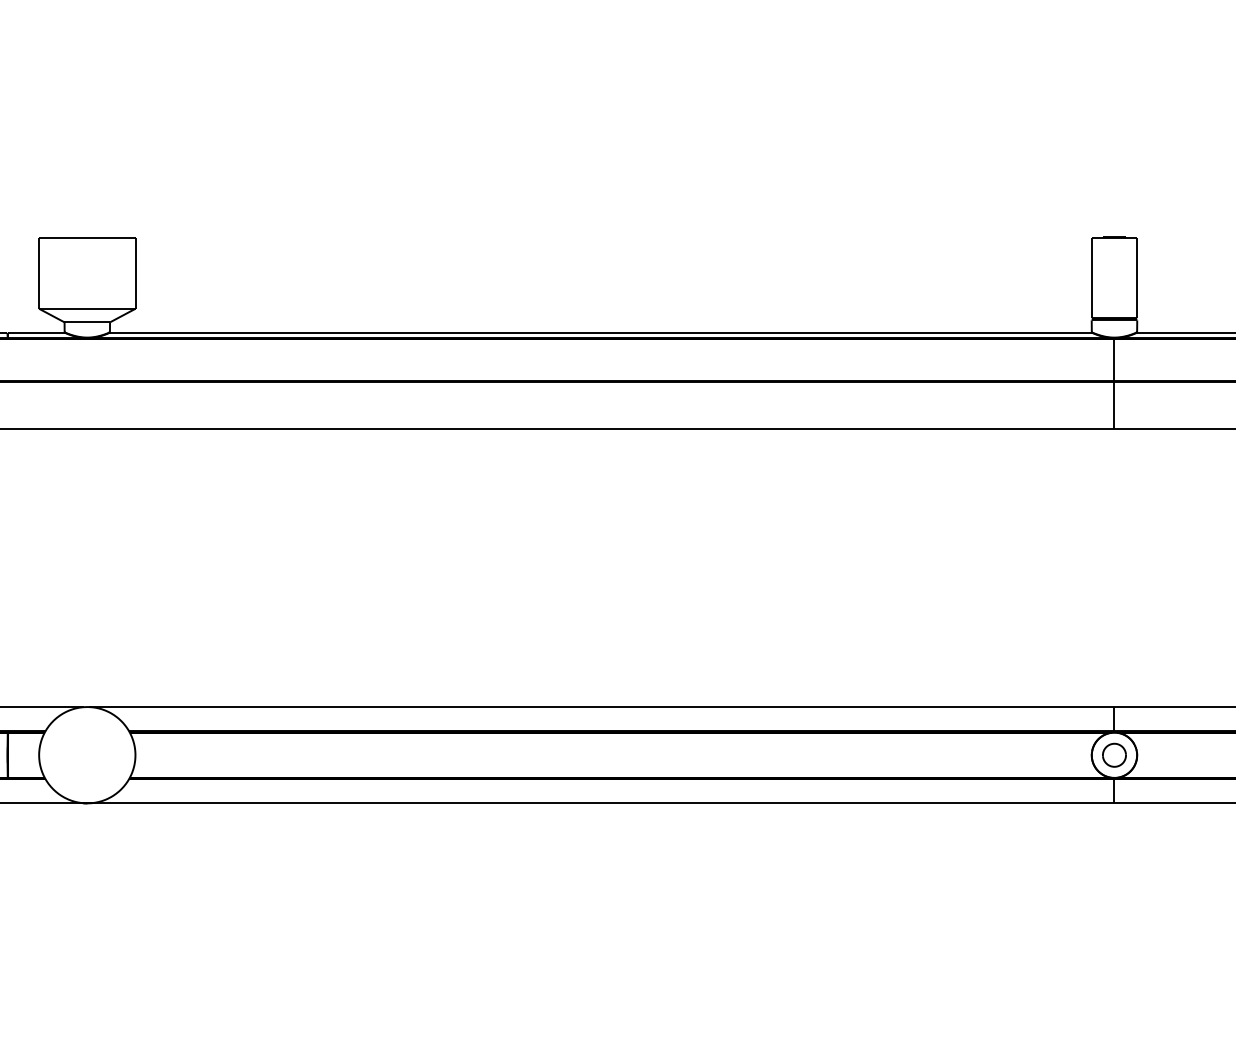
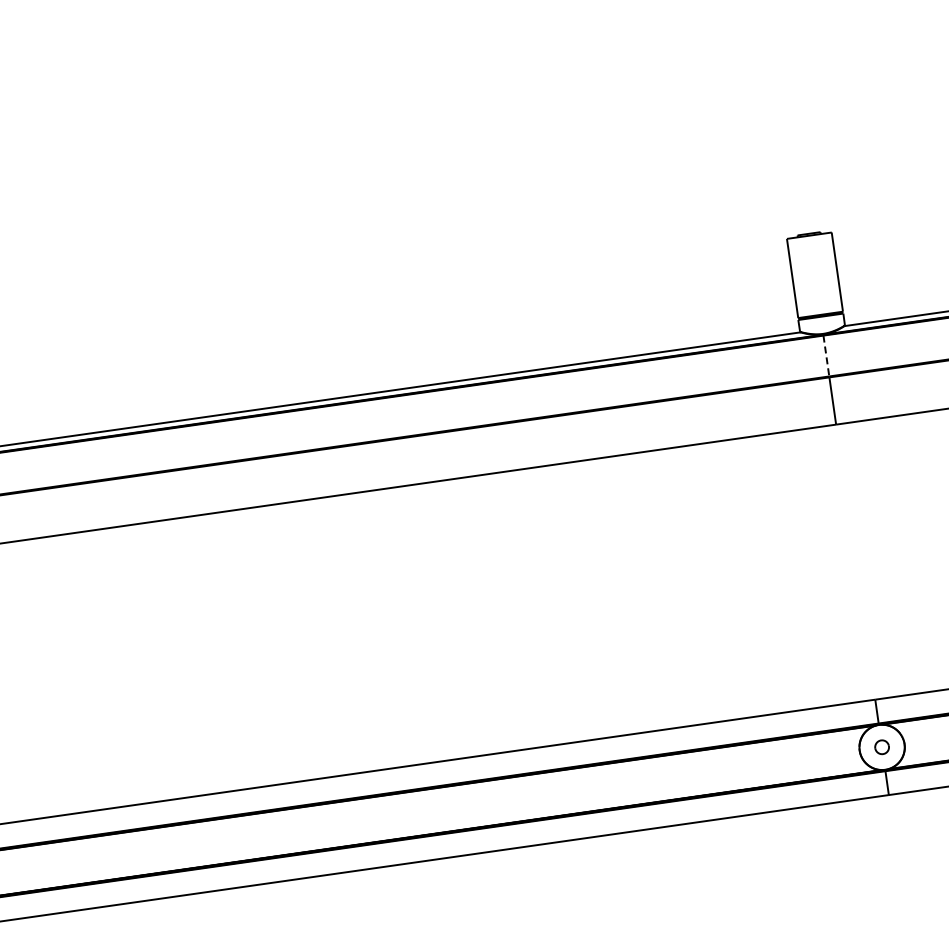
line: (1114, 359) -> (826, 355), solid -> dashed
part: (1114, 754) -> (882, 746), size x0.6

